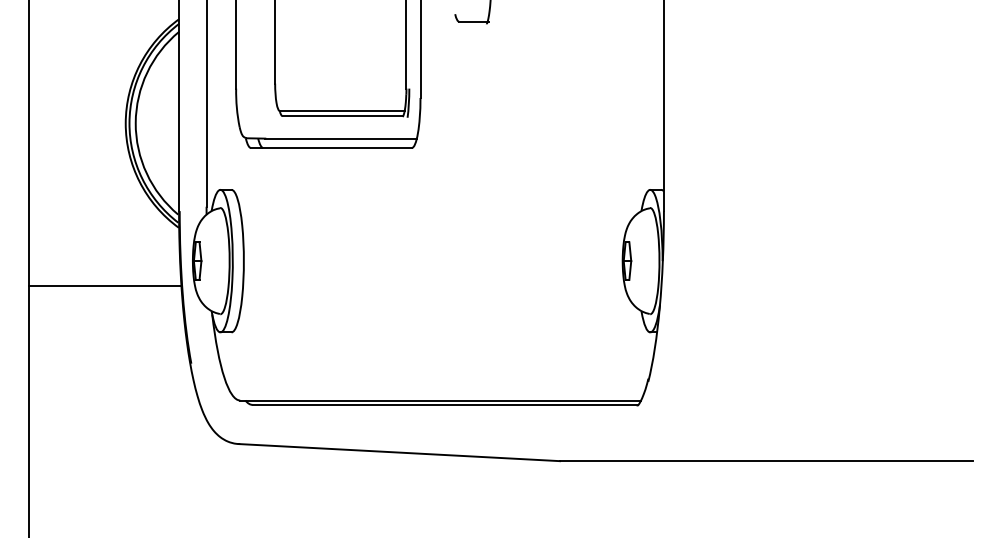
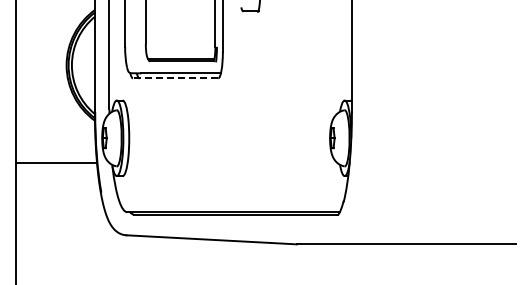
line: (331, 148) -> (175, 78), solid -> dashed
line: (104, 285) -> (55, 162), moved

